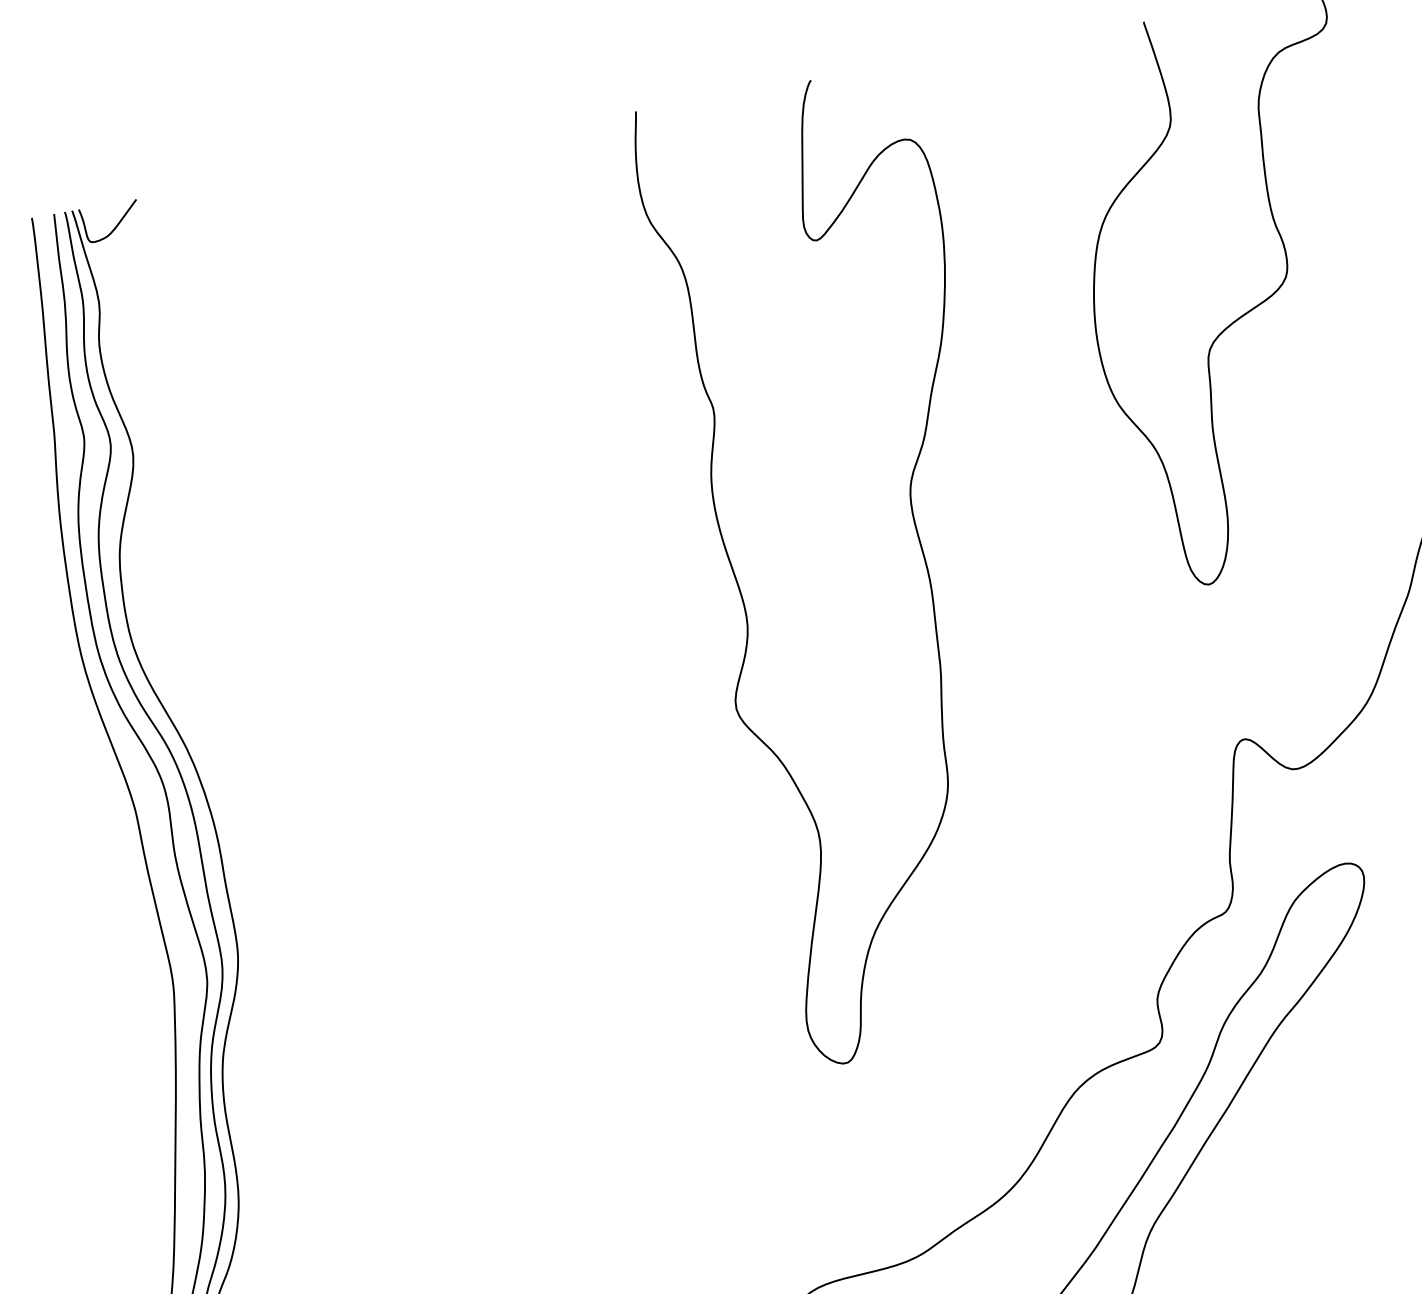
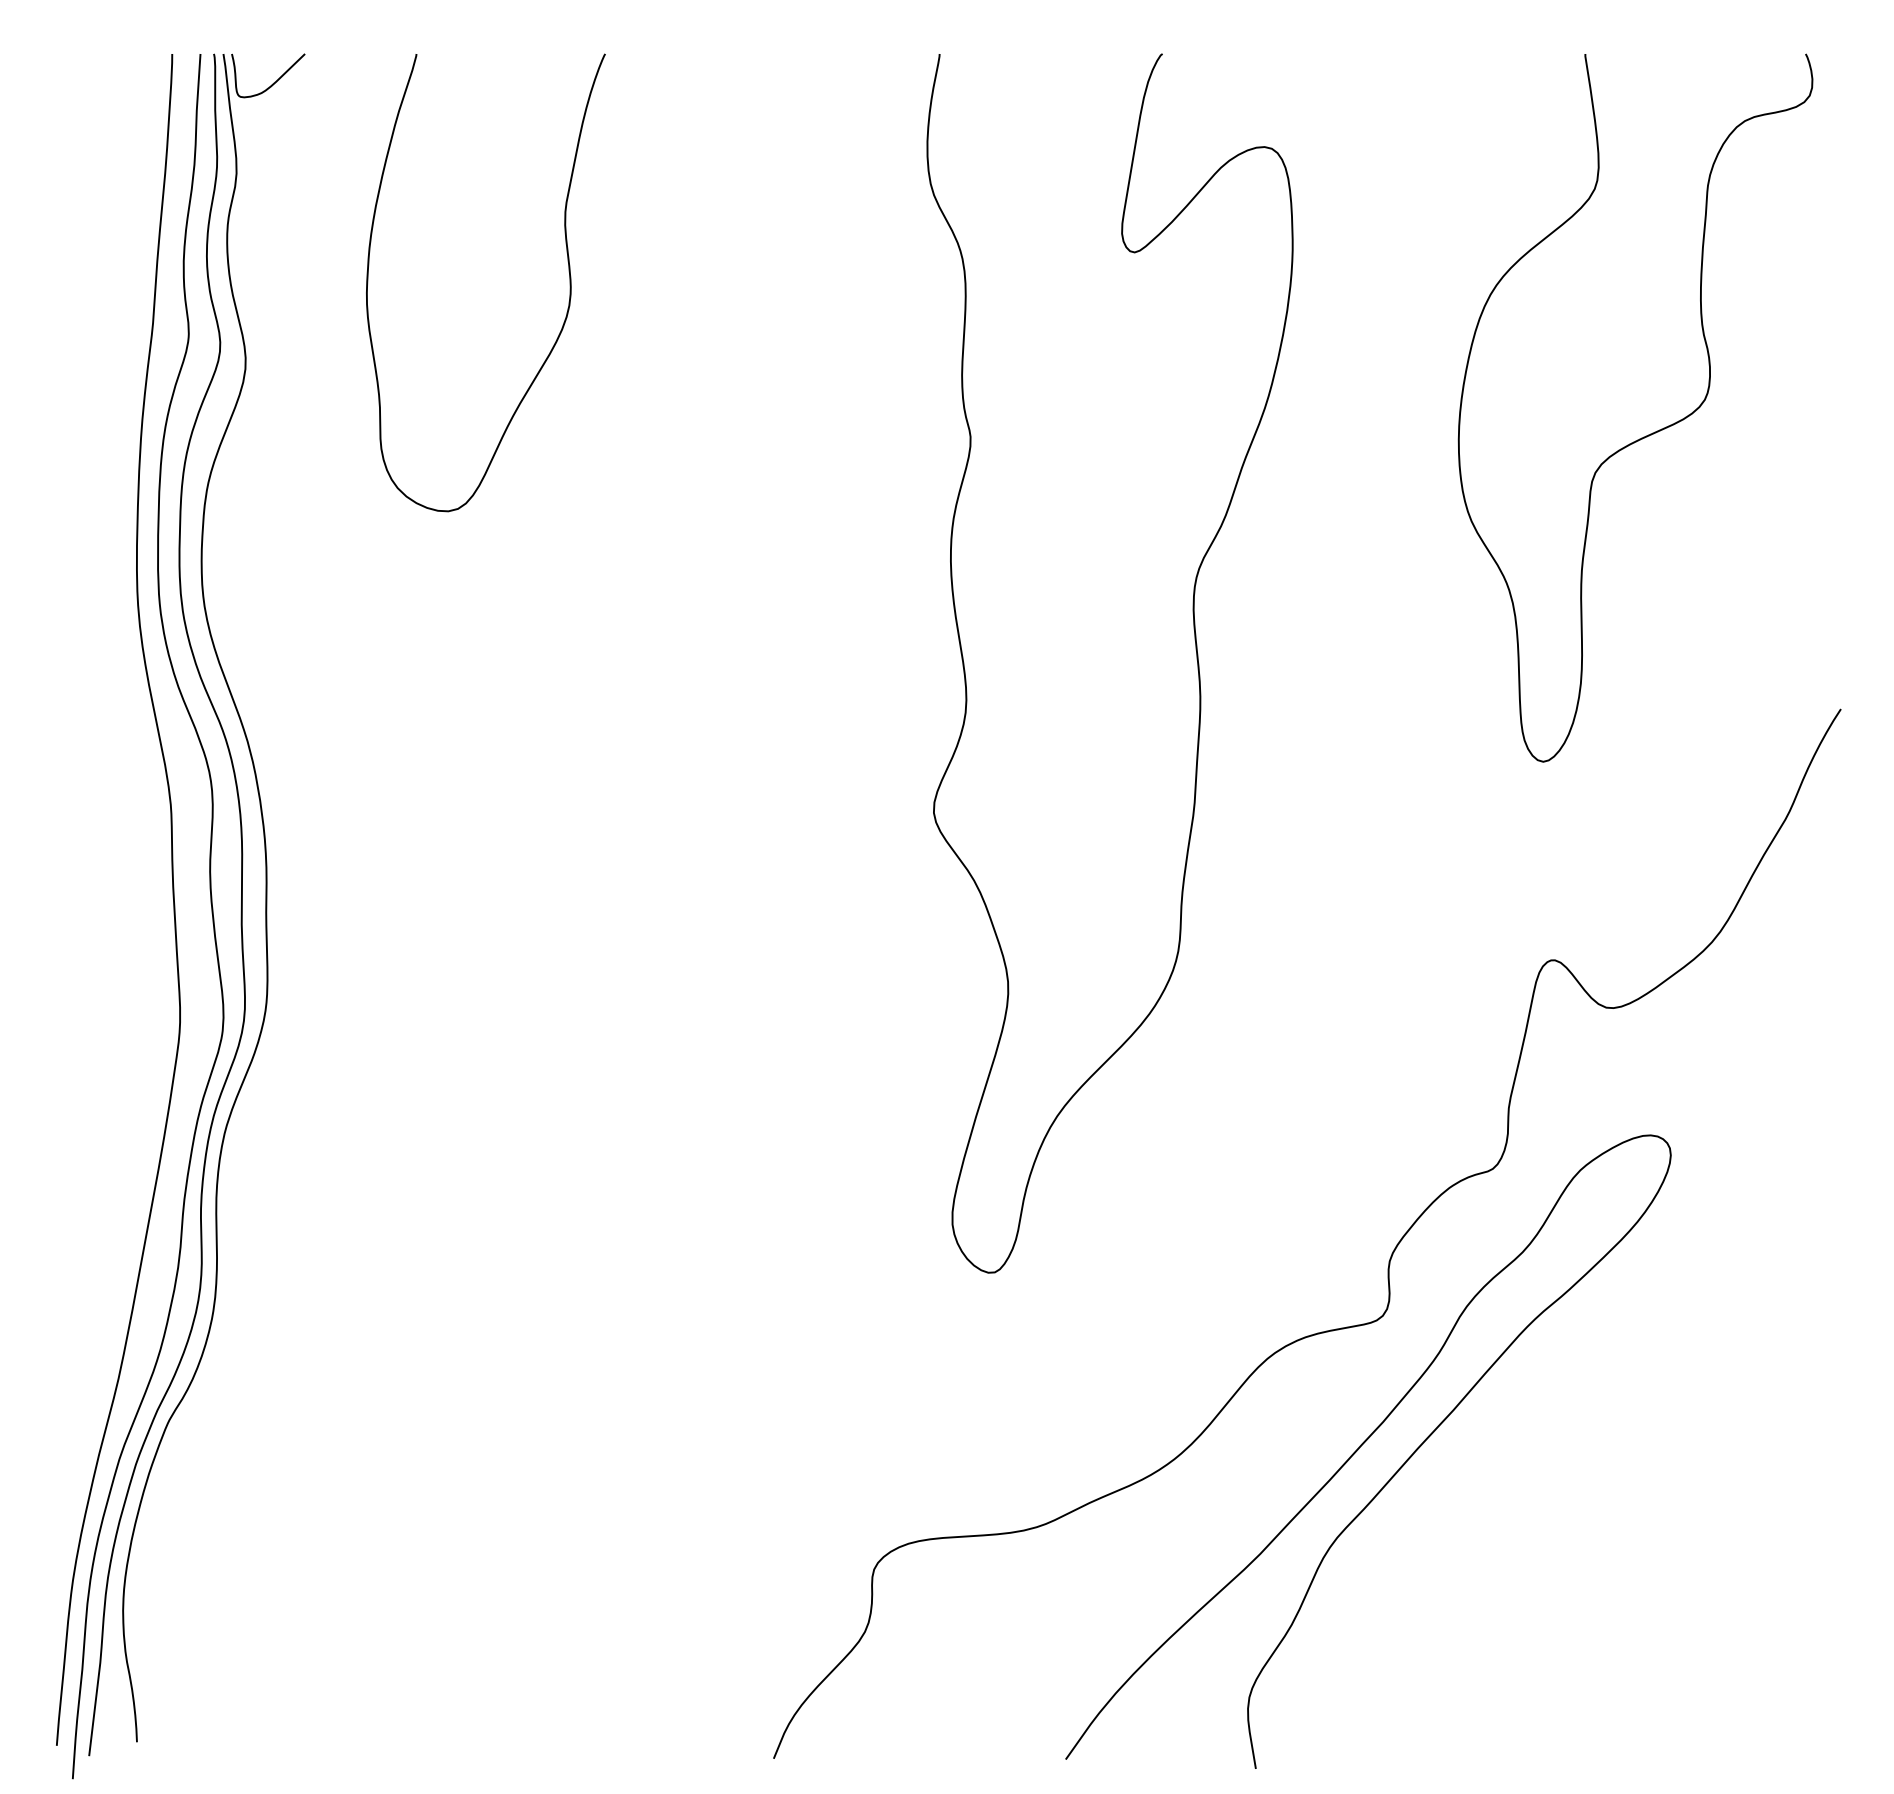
curve: (373, 334) -> (568, 271), added

